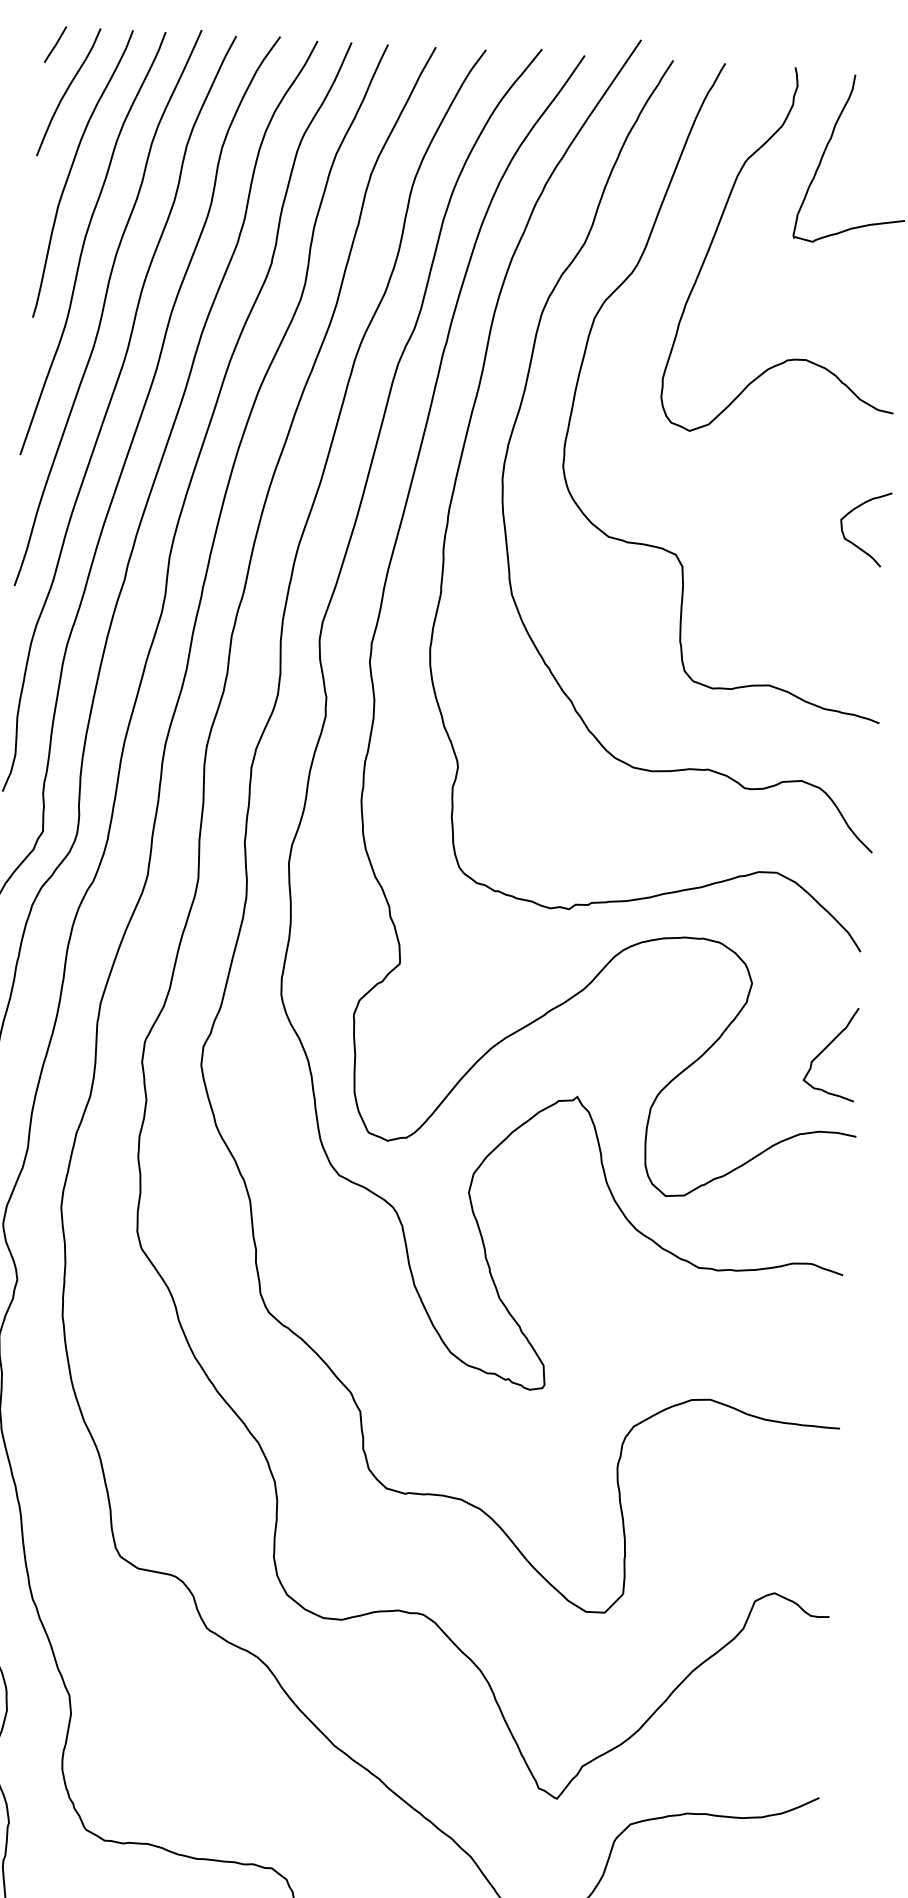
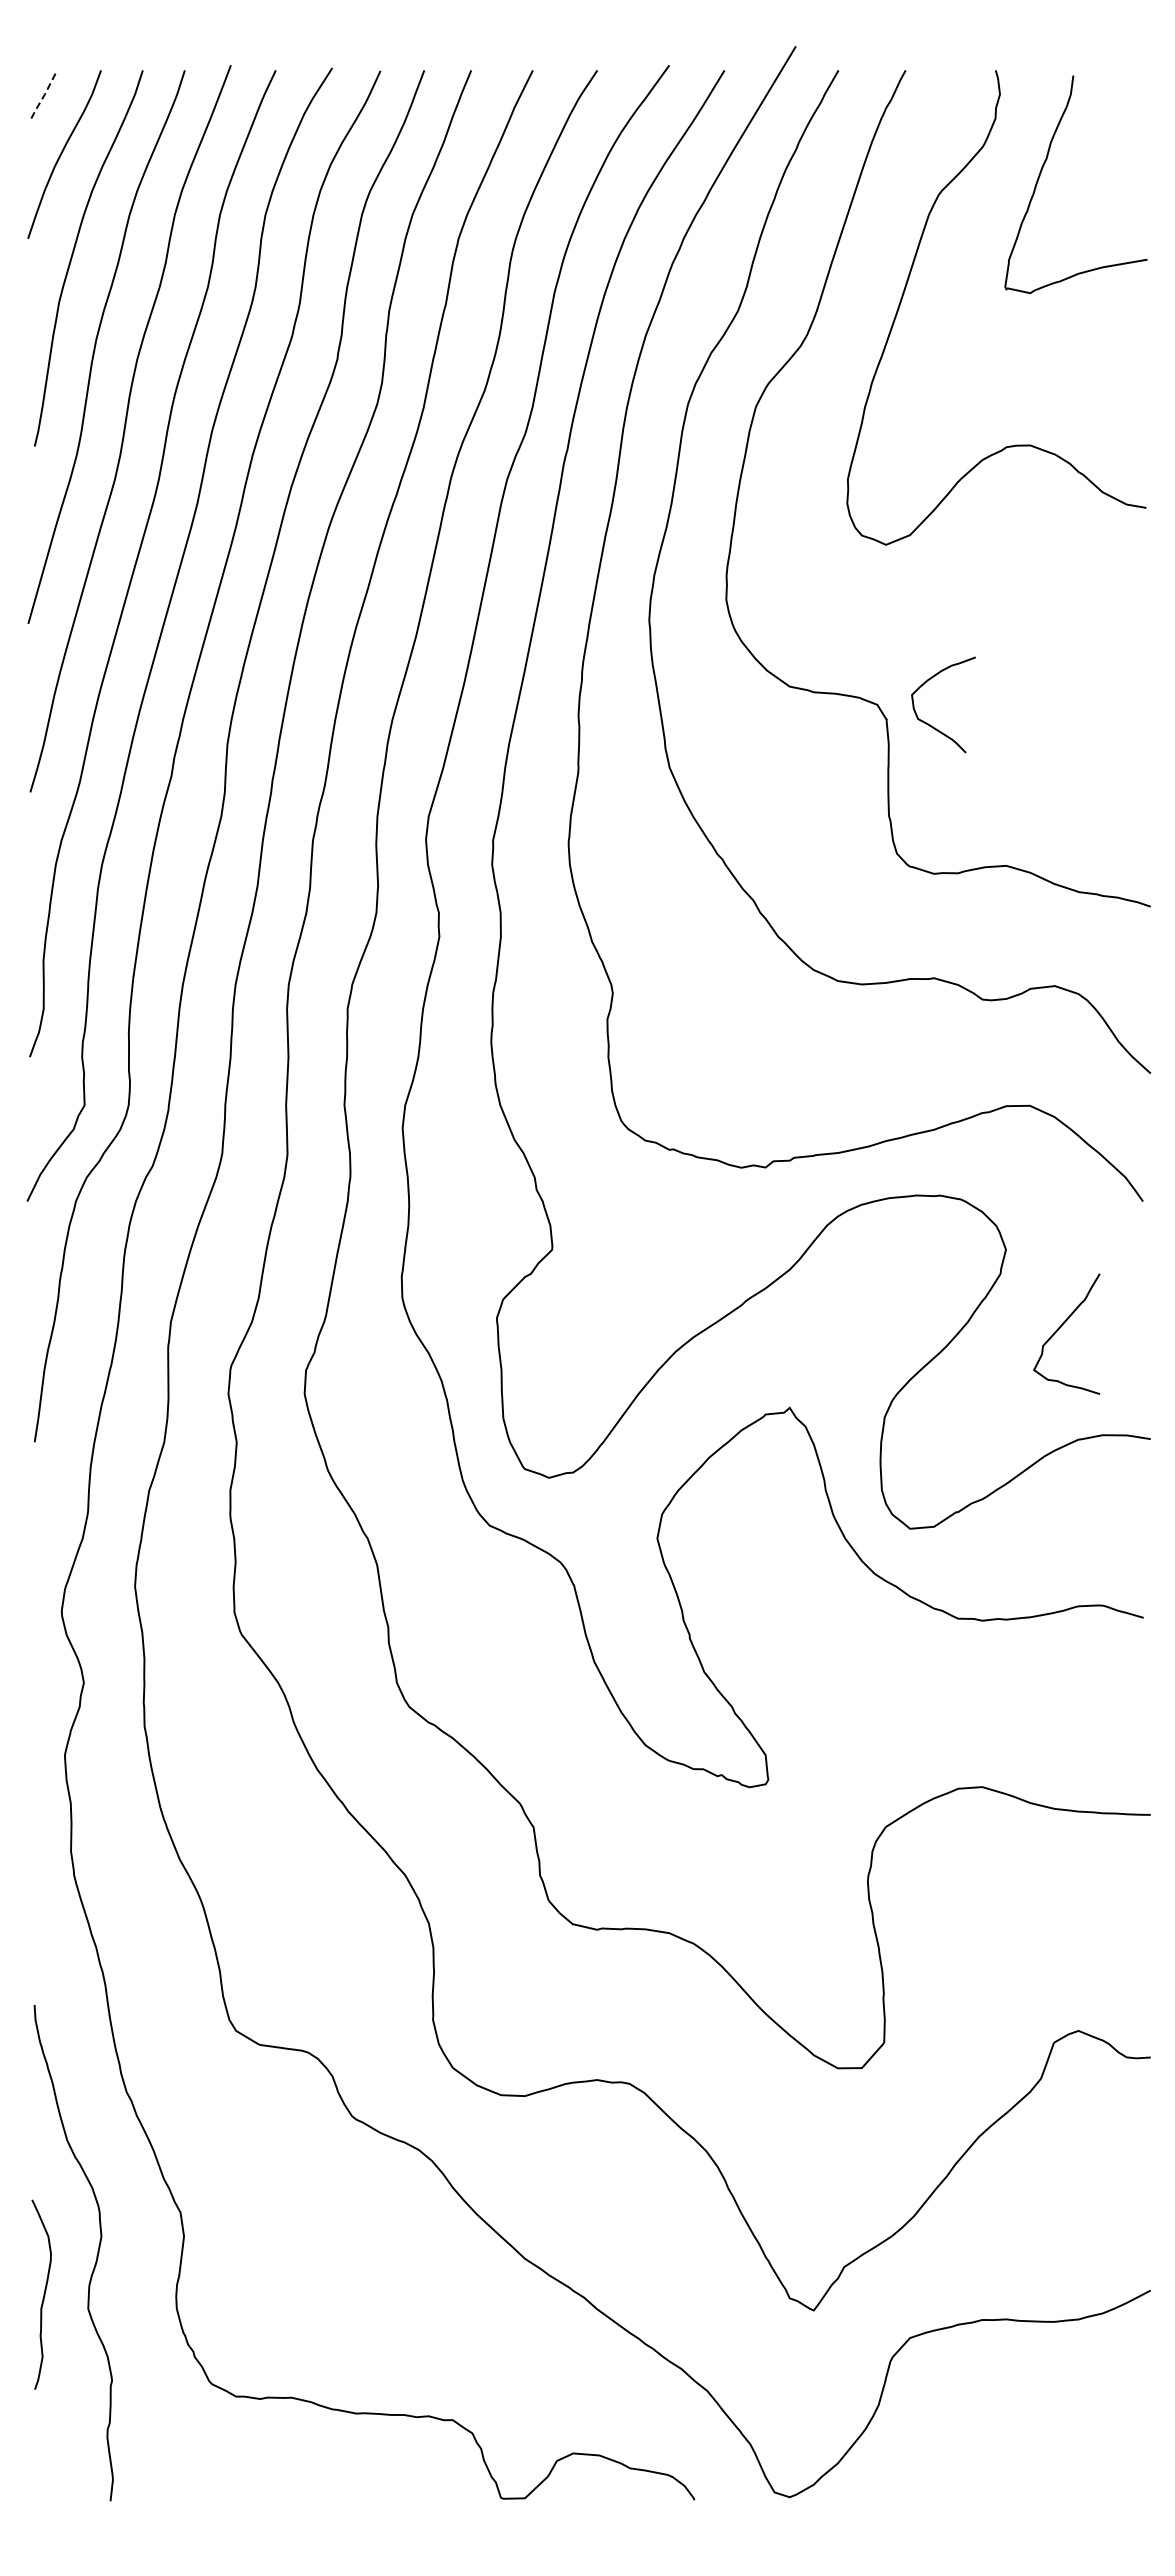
line: (55, 44) -> (44, 94), solid -> dashed
curve: (854, 543) -> (930, 724), moved
curve: (826, 1048) -> (1061, 1327), moved

